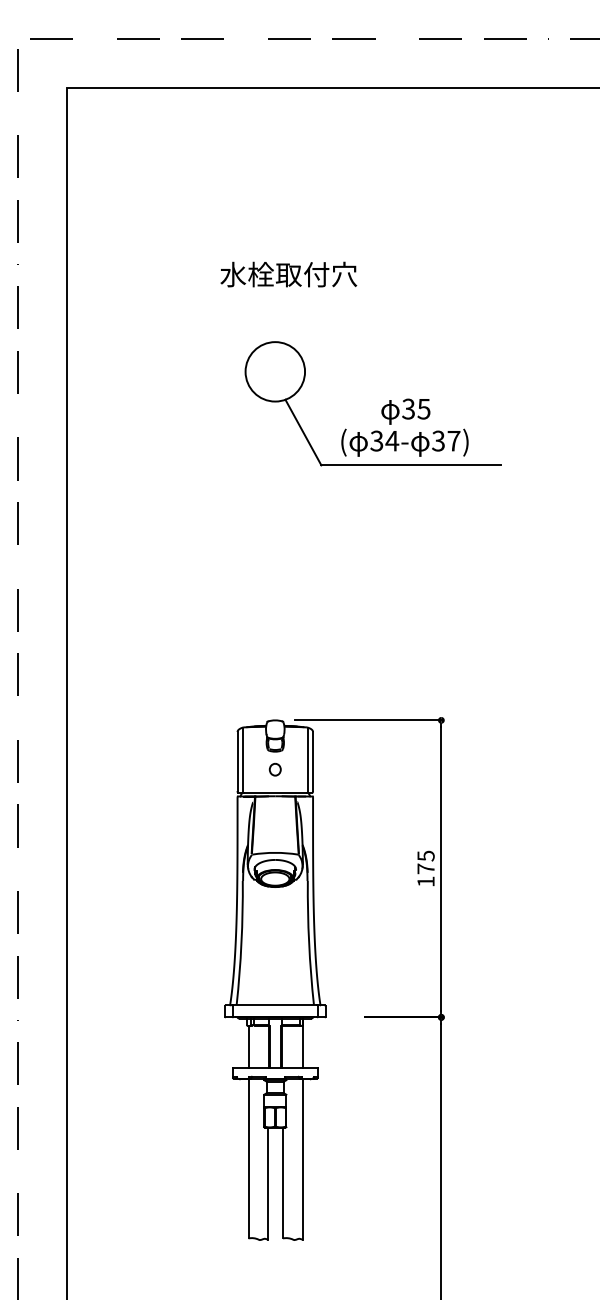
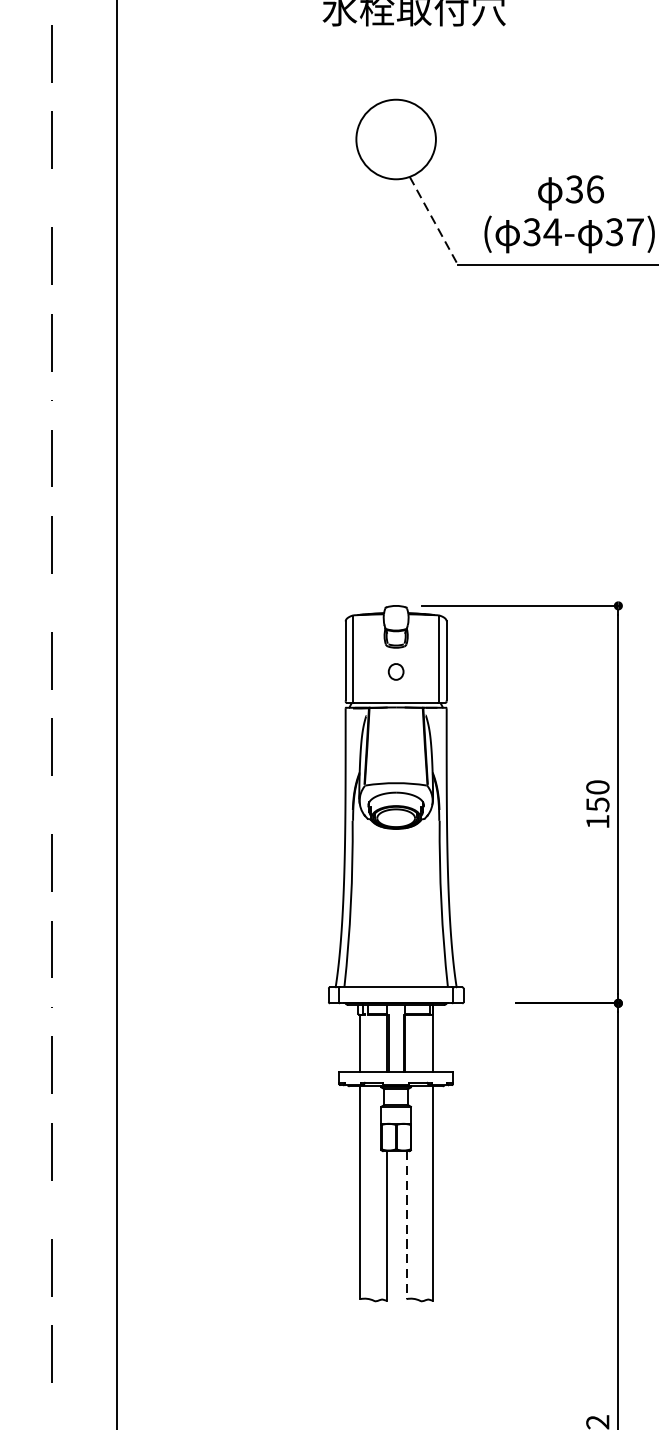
text: (423, 408) -> (594, 188), 35 -> 36
line: (303, 433) -> (433, 222), solid -> dashed
text: (425, 862) -> (597, 796), 175 -> 150
line: (283, 1183) -> (407, 1225), solid -> dashed

